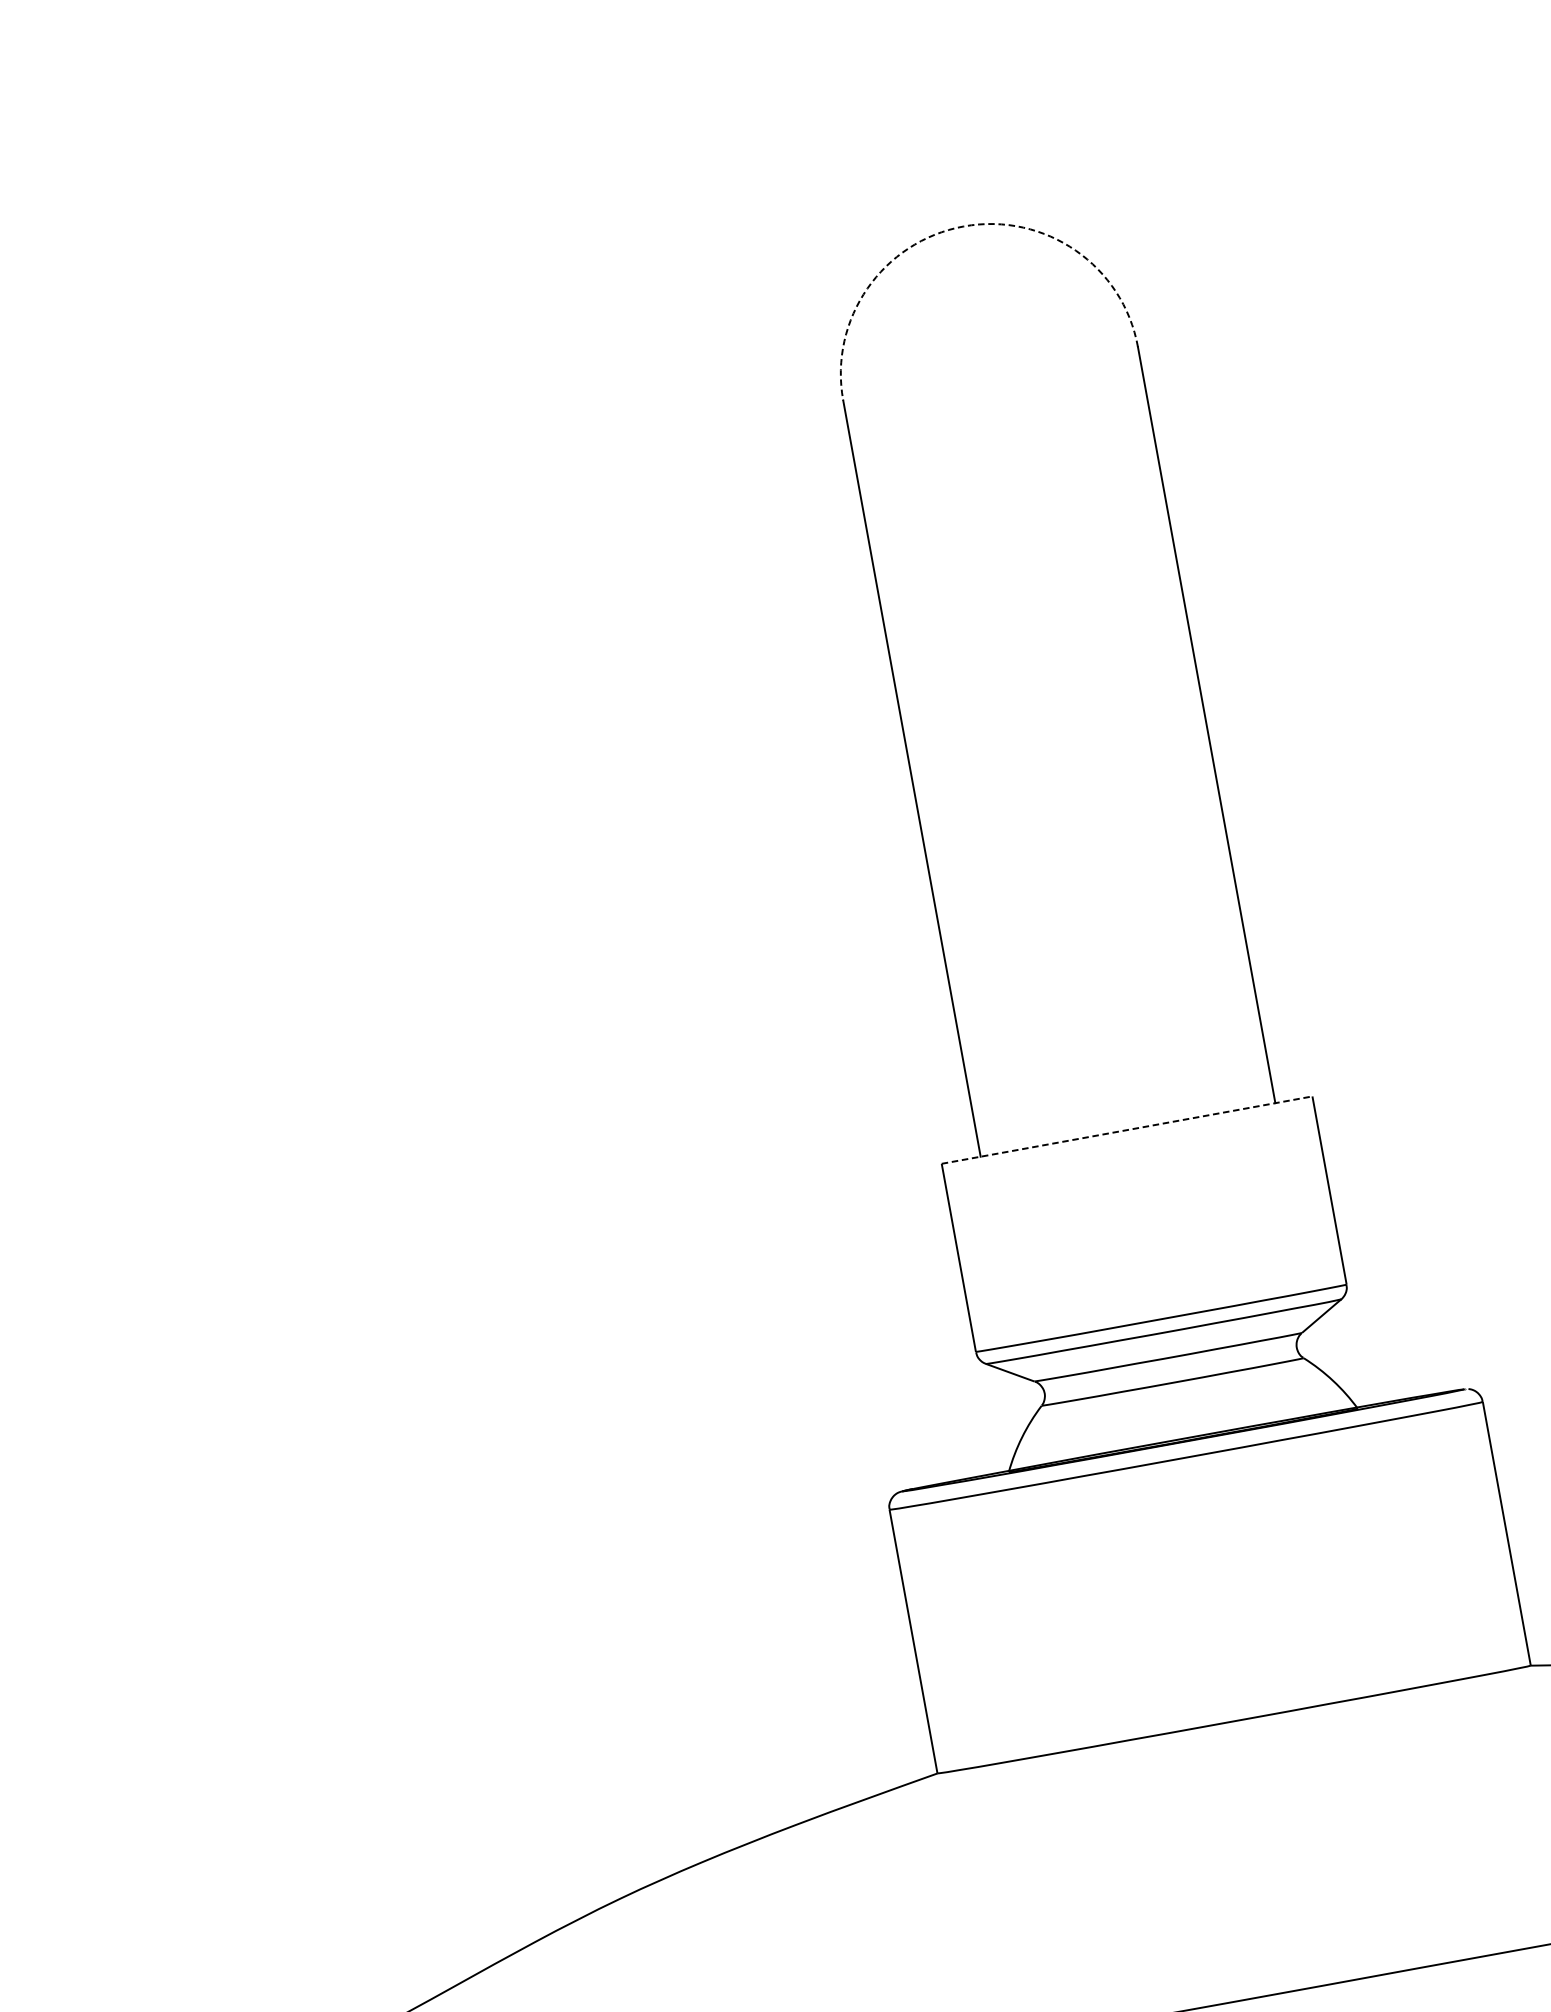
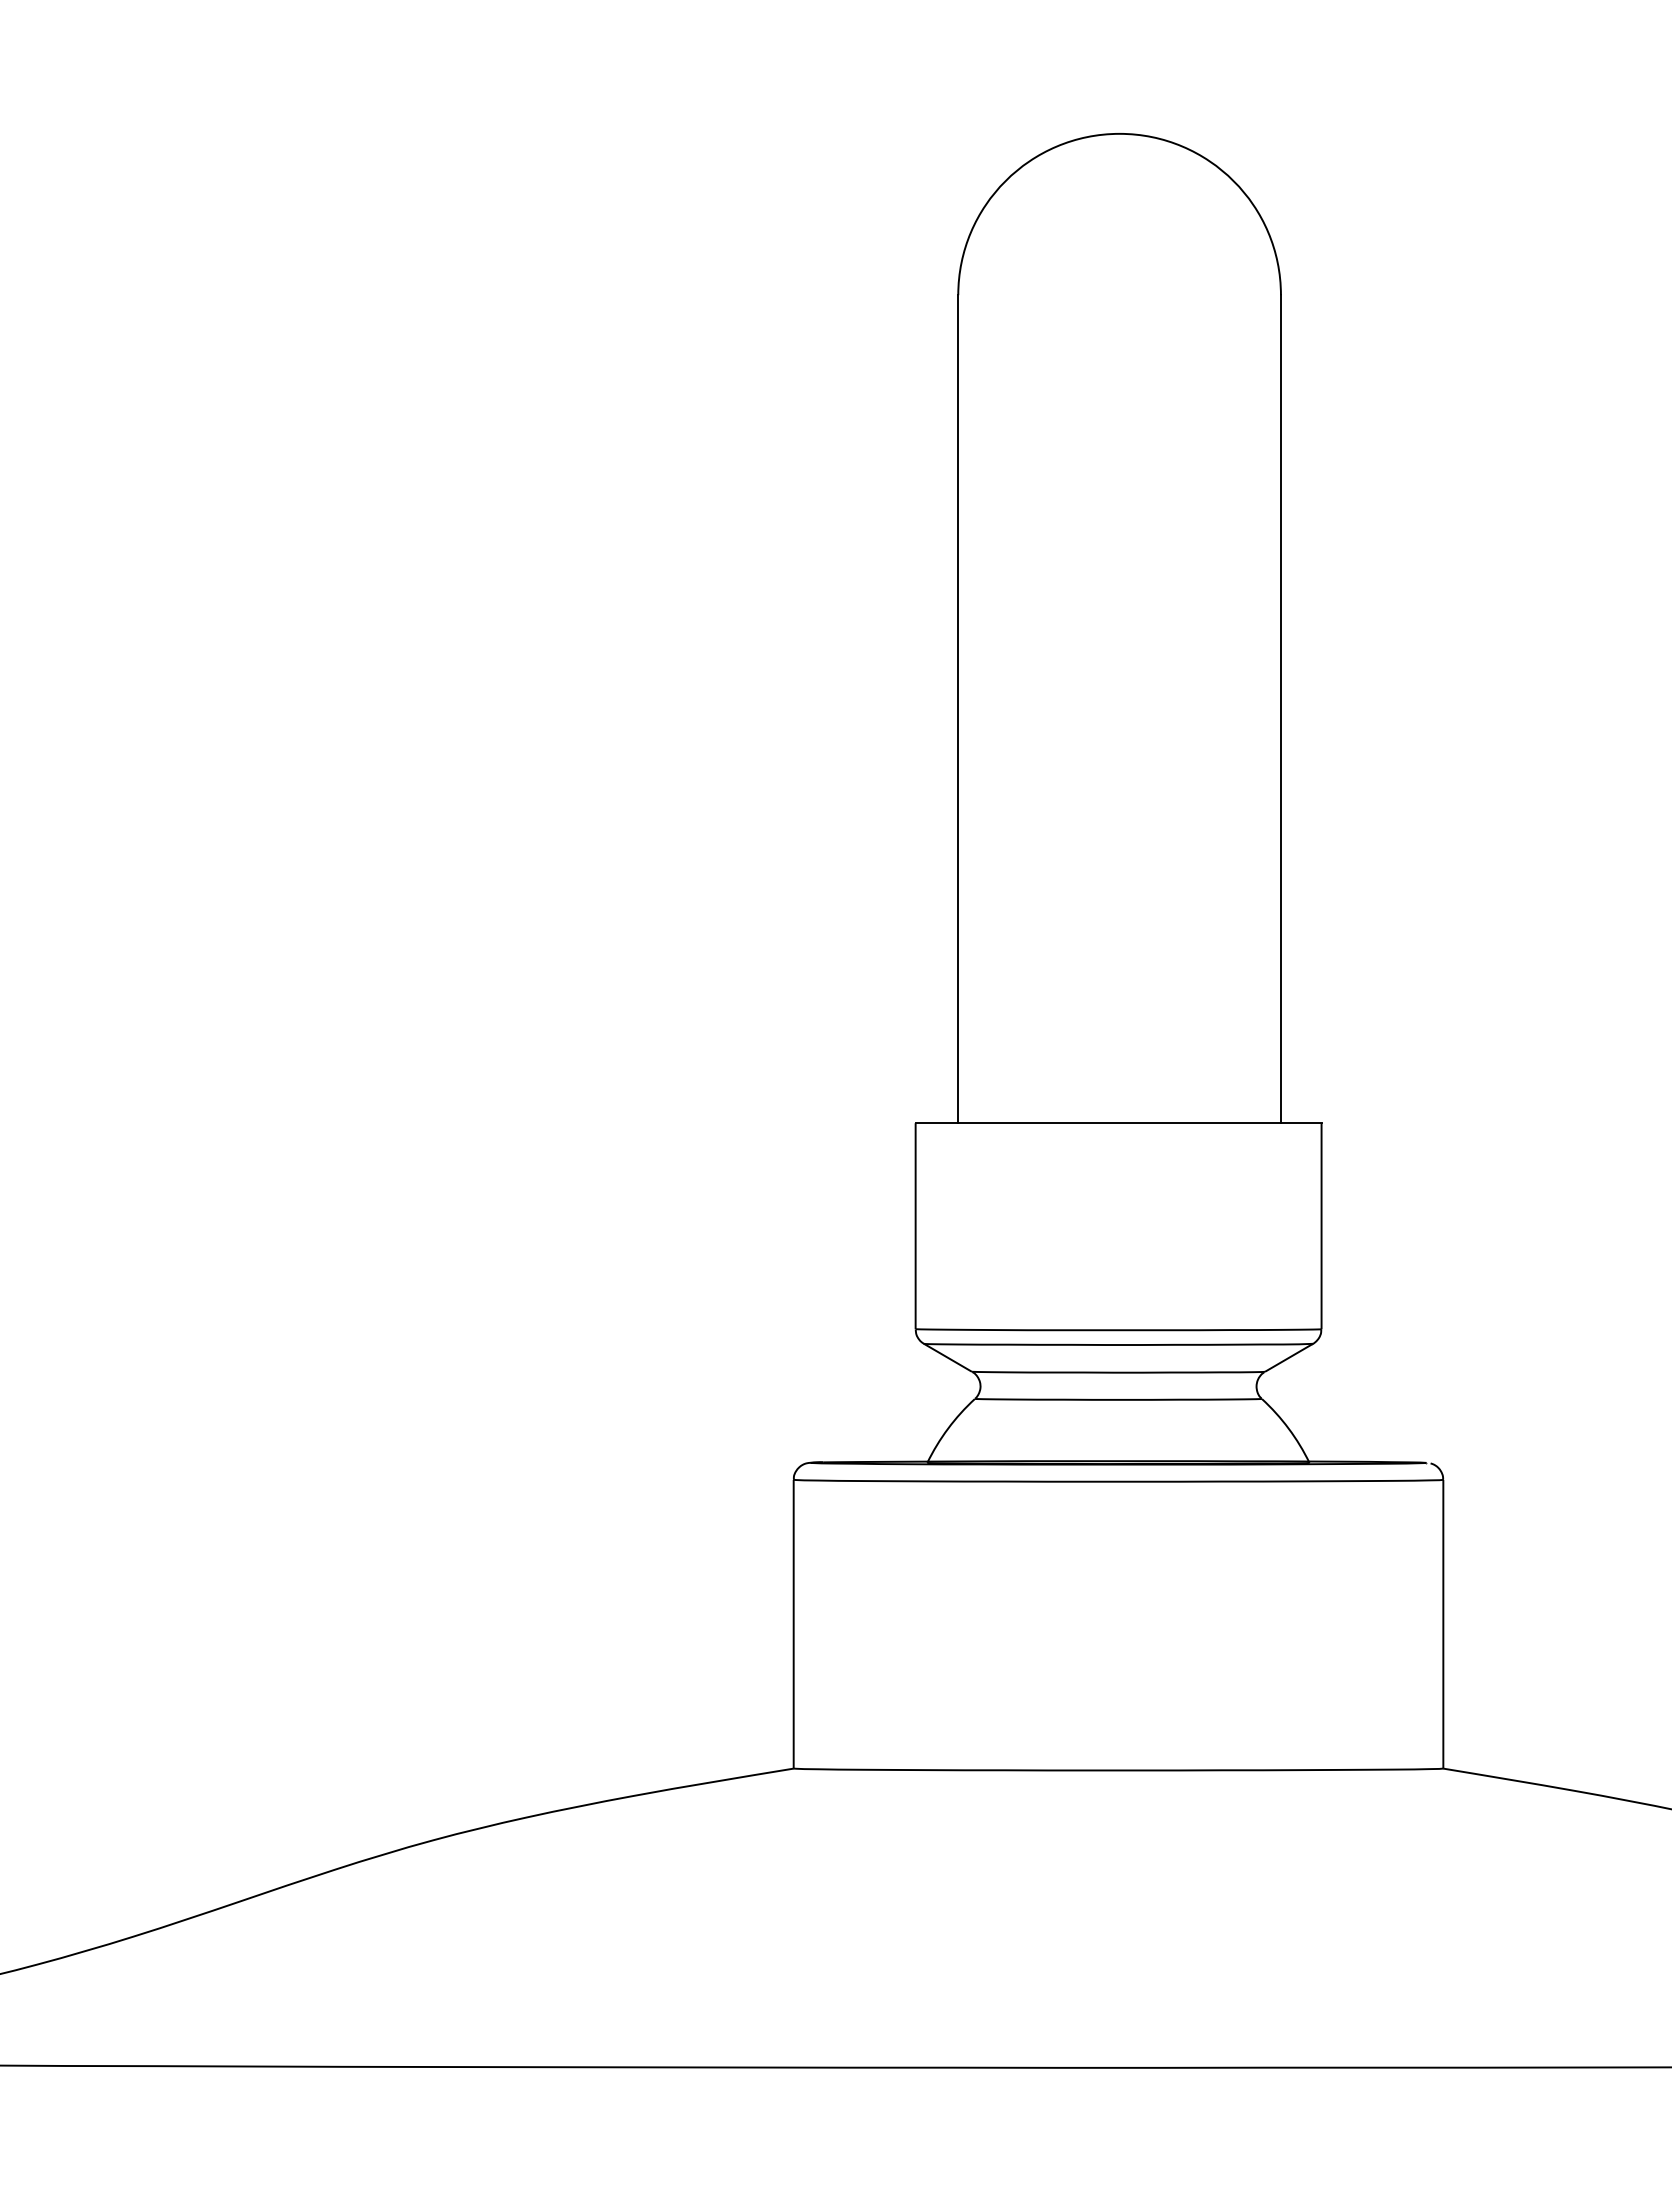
arc: (963, 226) -> (1119, 133), dashed -> solid
line: (1127, 1130) -> (1118, 1123), dashed -> solid

